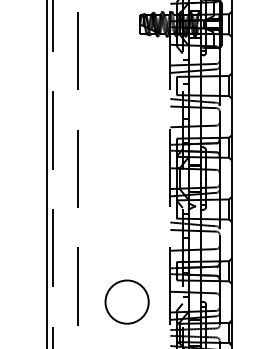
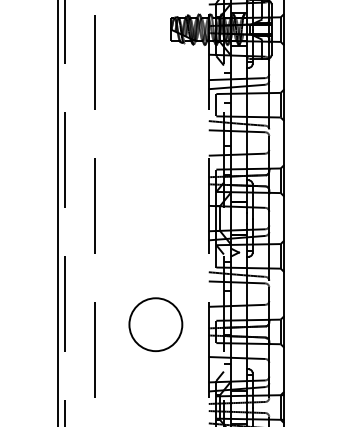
circle: (126, 301) -> (155, 324), moved

